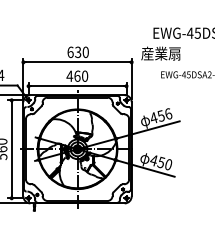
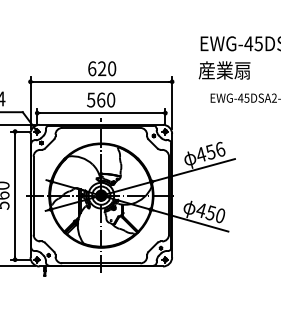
text: (78, 52) -> (102, 69), 630 -> 620
text: (160, 53) -> (224, 70), moved
text: (69, 75) -> (90, 99), 460 -> 560

